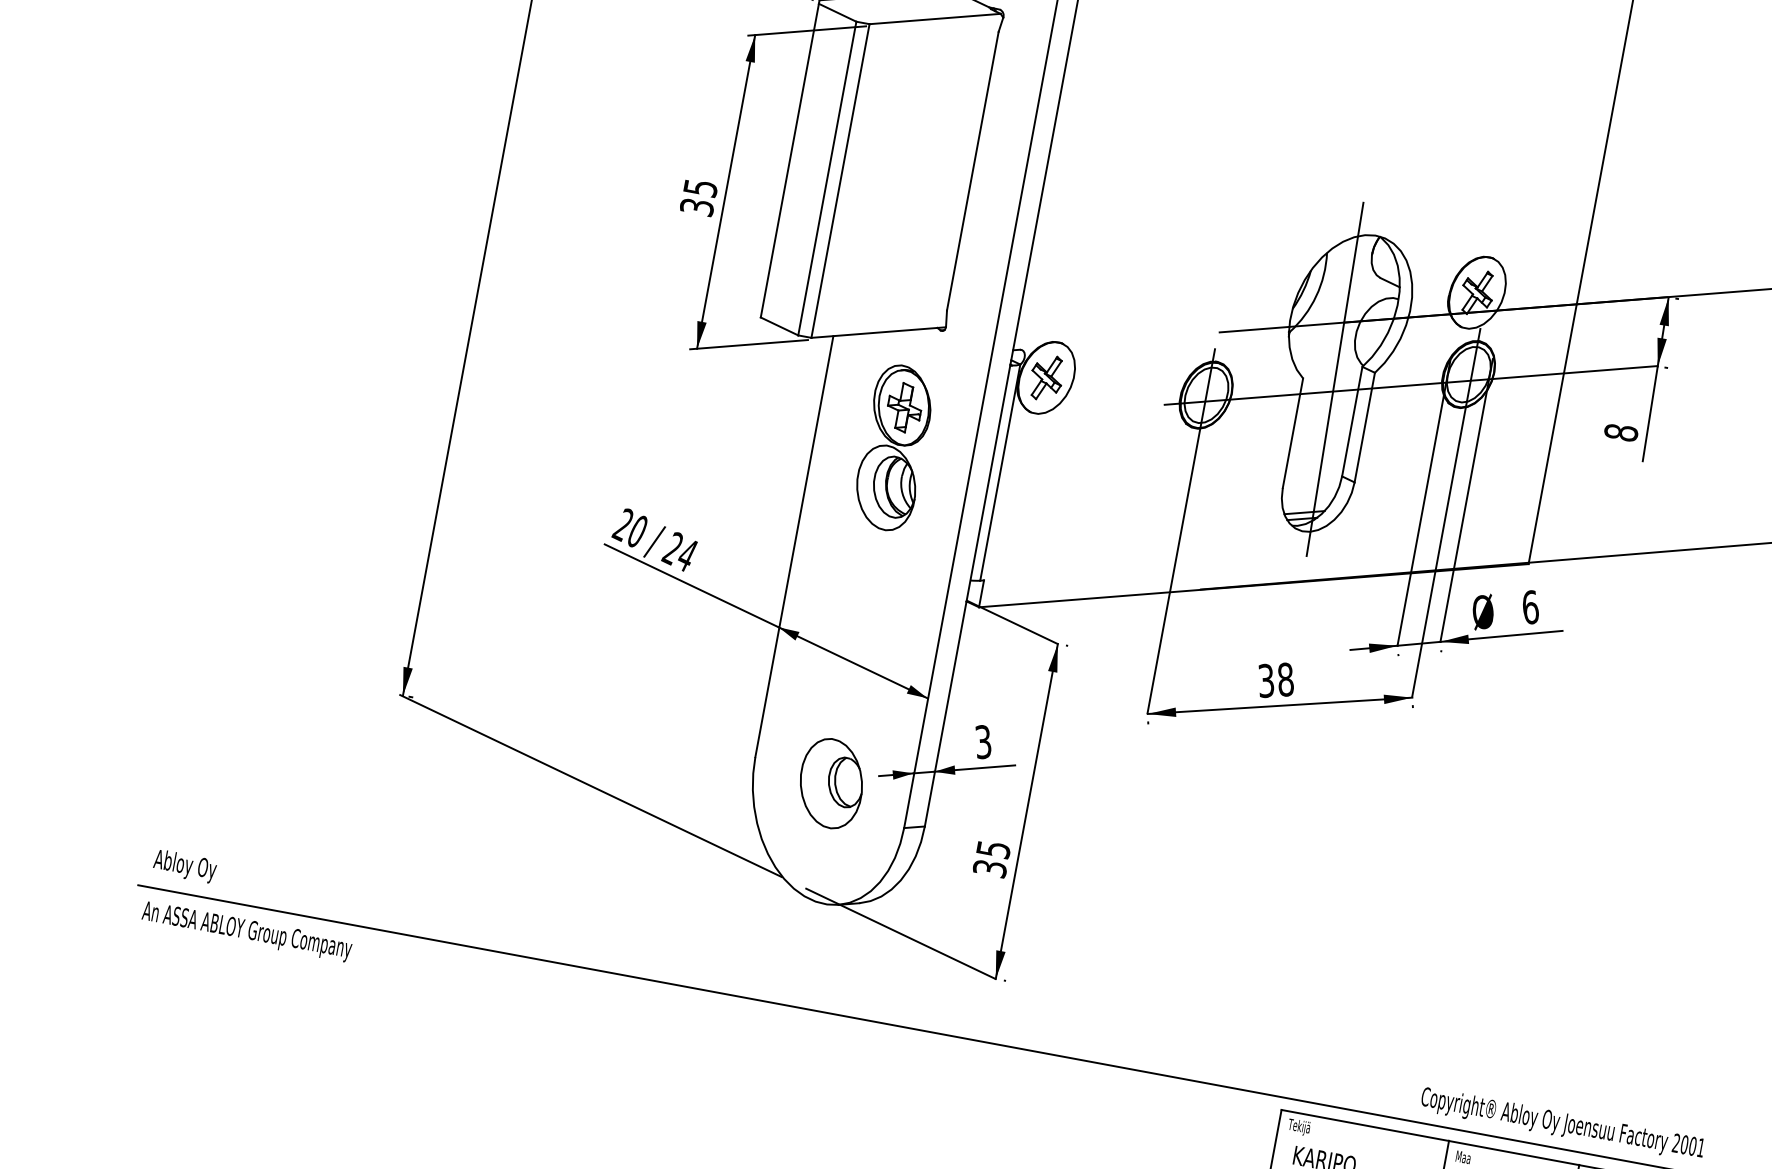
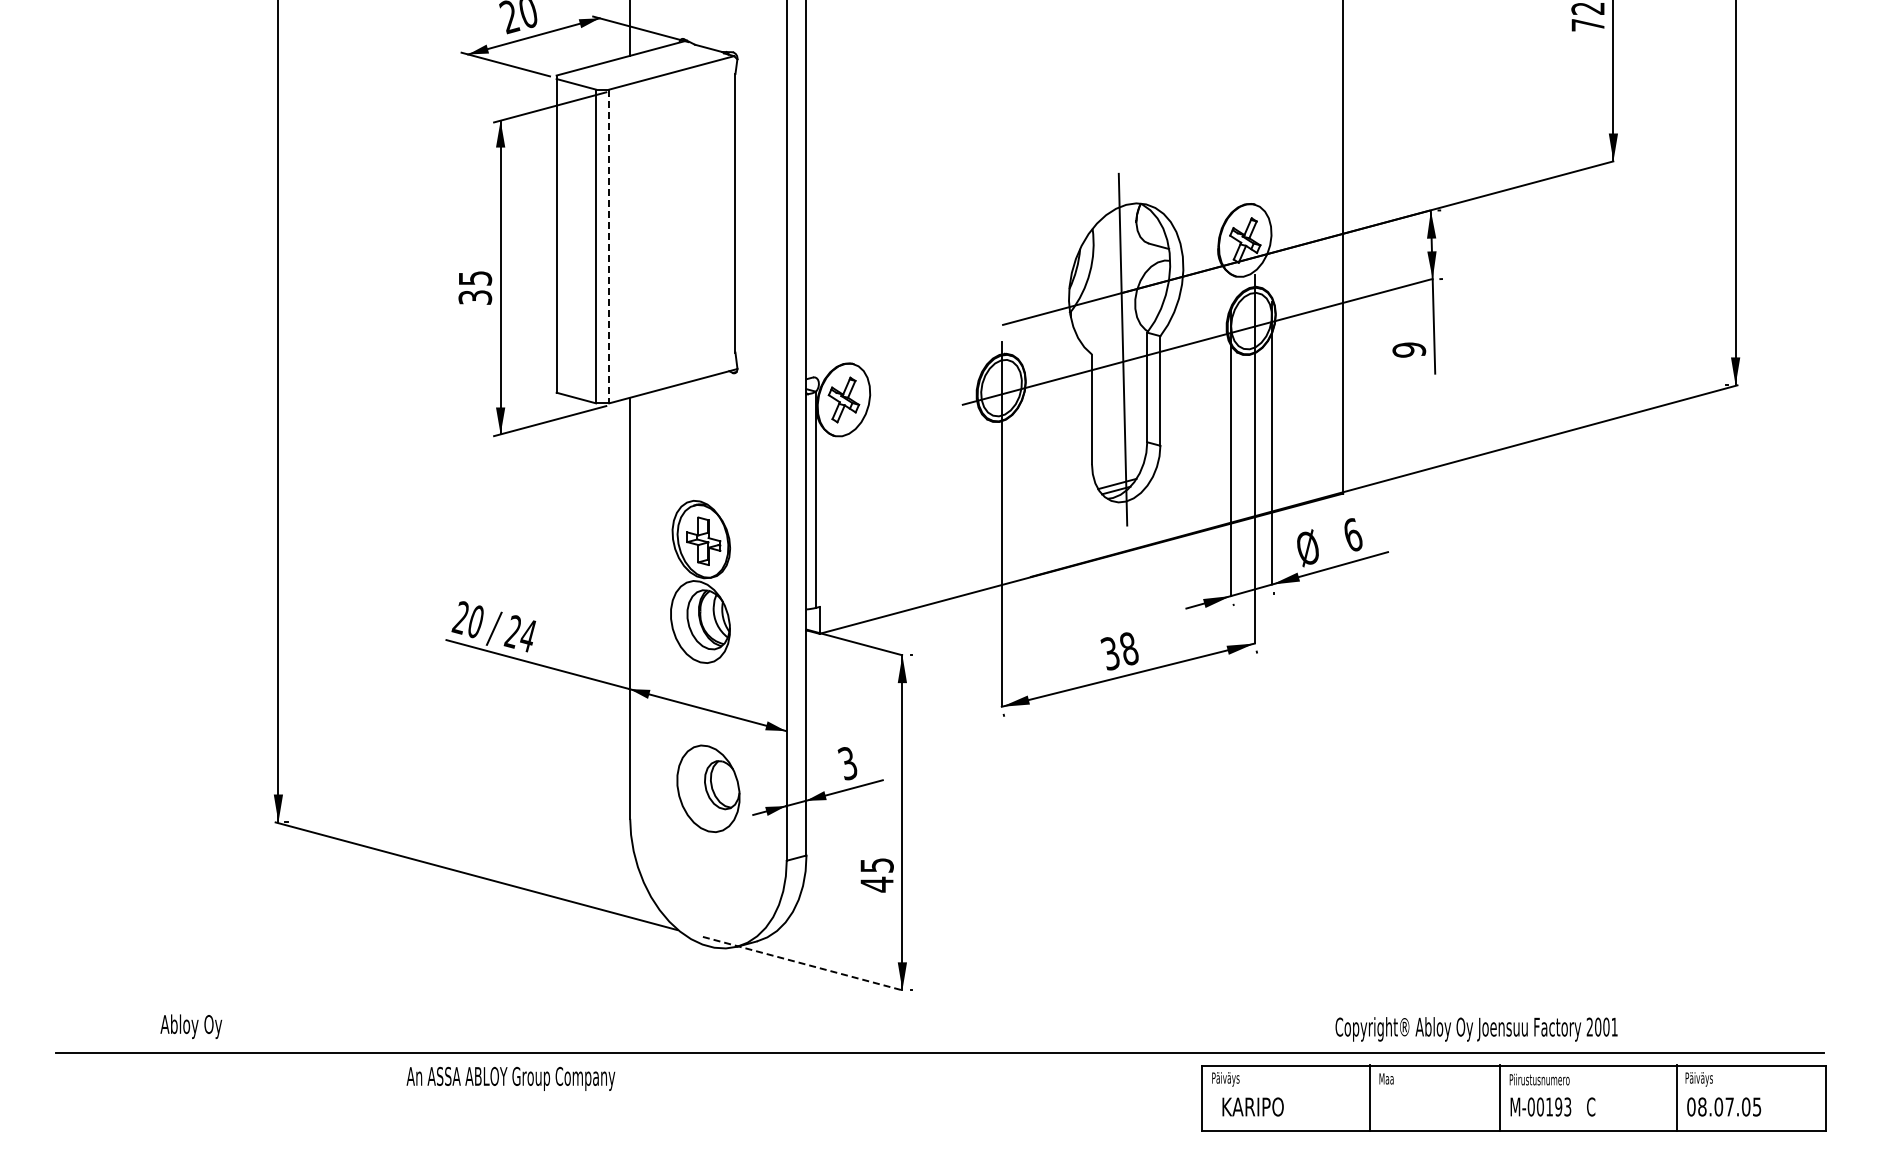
line: (840, 181) -> (609, 246), solid -> dashed
text: (1621, 432) -> (1409, 349), 8 -> 9
part: (893, 447) -> (700, 581), moved
part: (831, 783) -> (708, 788), moved
text: (185, 866) -> (191, 1026), moved
text: (989, 868) -> (876, 884), 35 -> 45
text: (246, 931) -> (510, 1078), moved
line: (901, 933) -> (803, 963), solid -> dashed
text: (1302, 1128) -> (1225, 1079), Tekijä -> Päiväys

